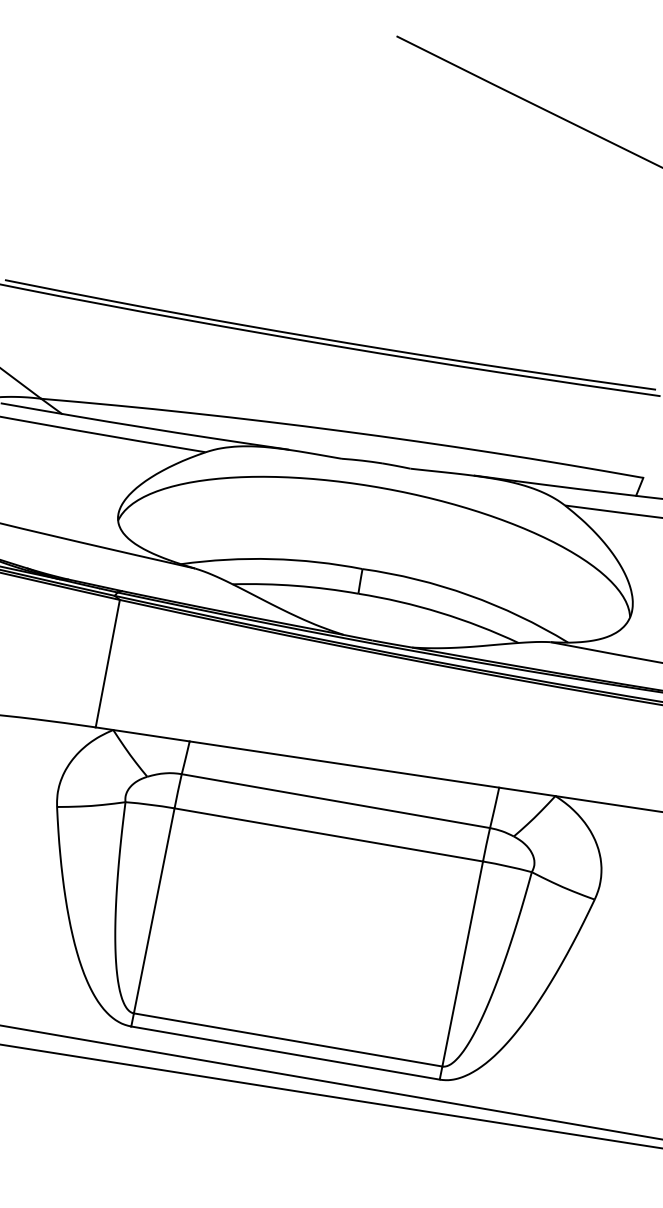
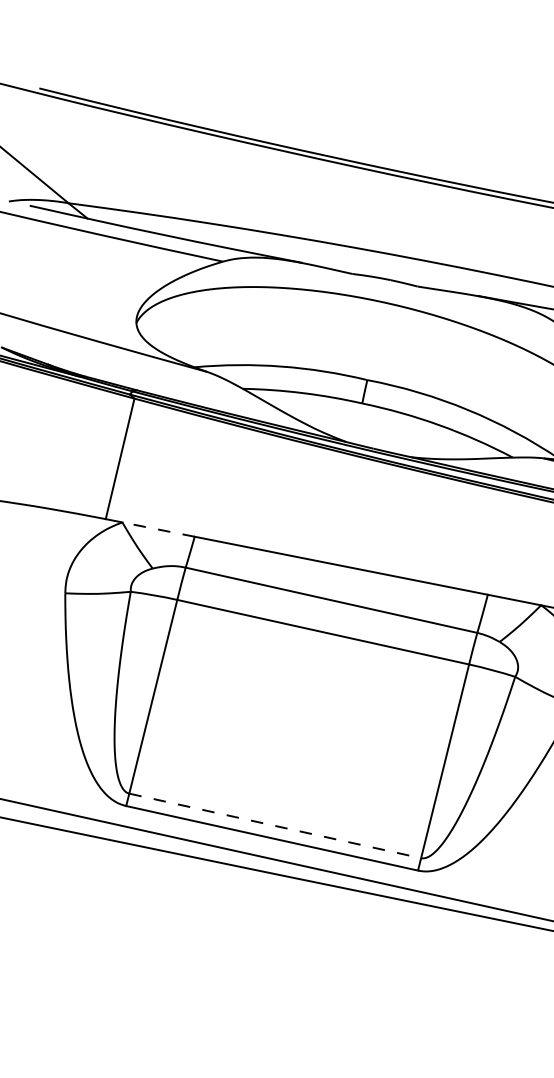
line: (151, 735) -> (158, 529), solid -> dashed
line: (288, 1040) -> (275, 826), solid -> dashed

